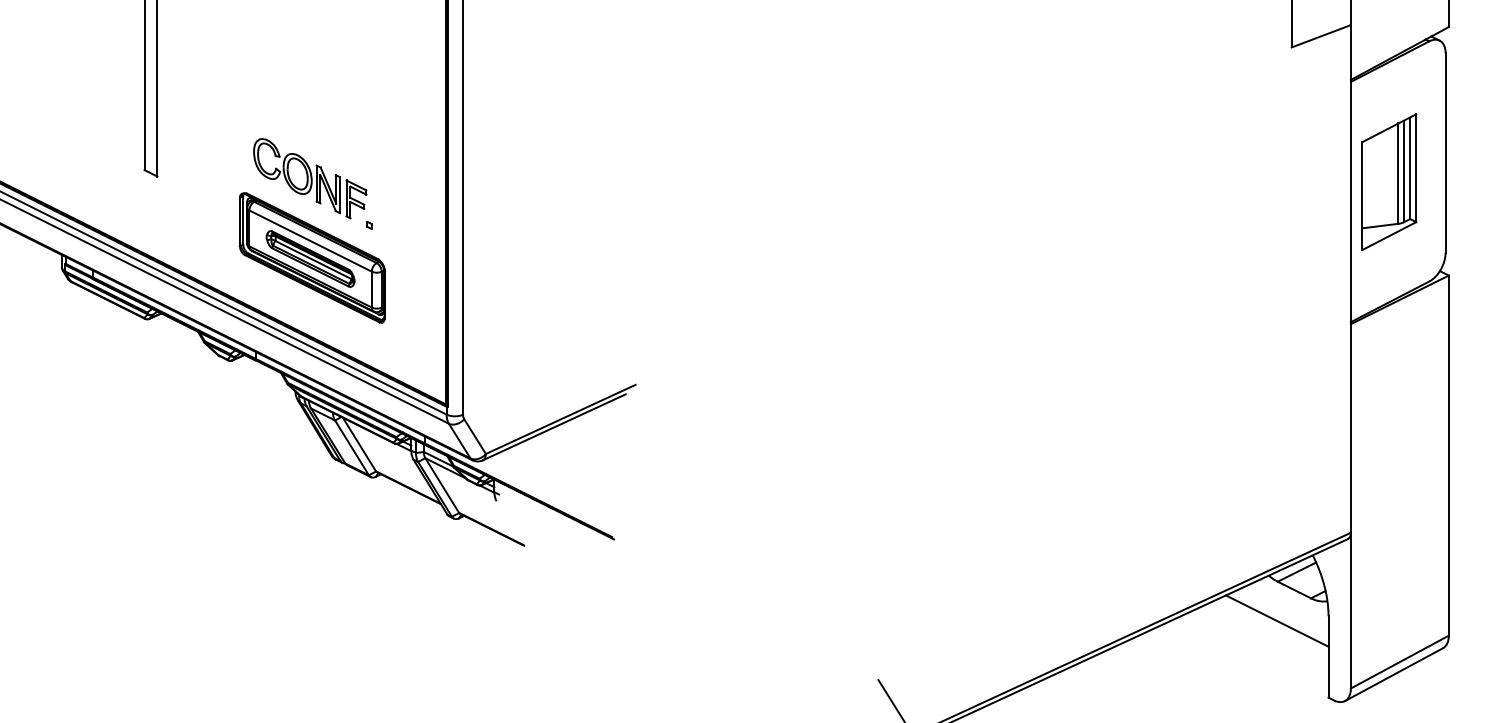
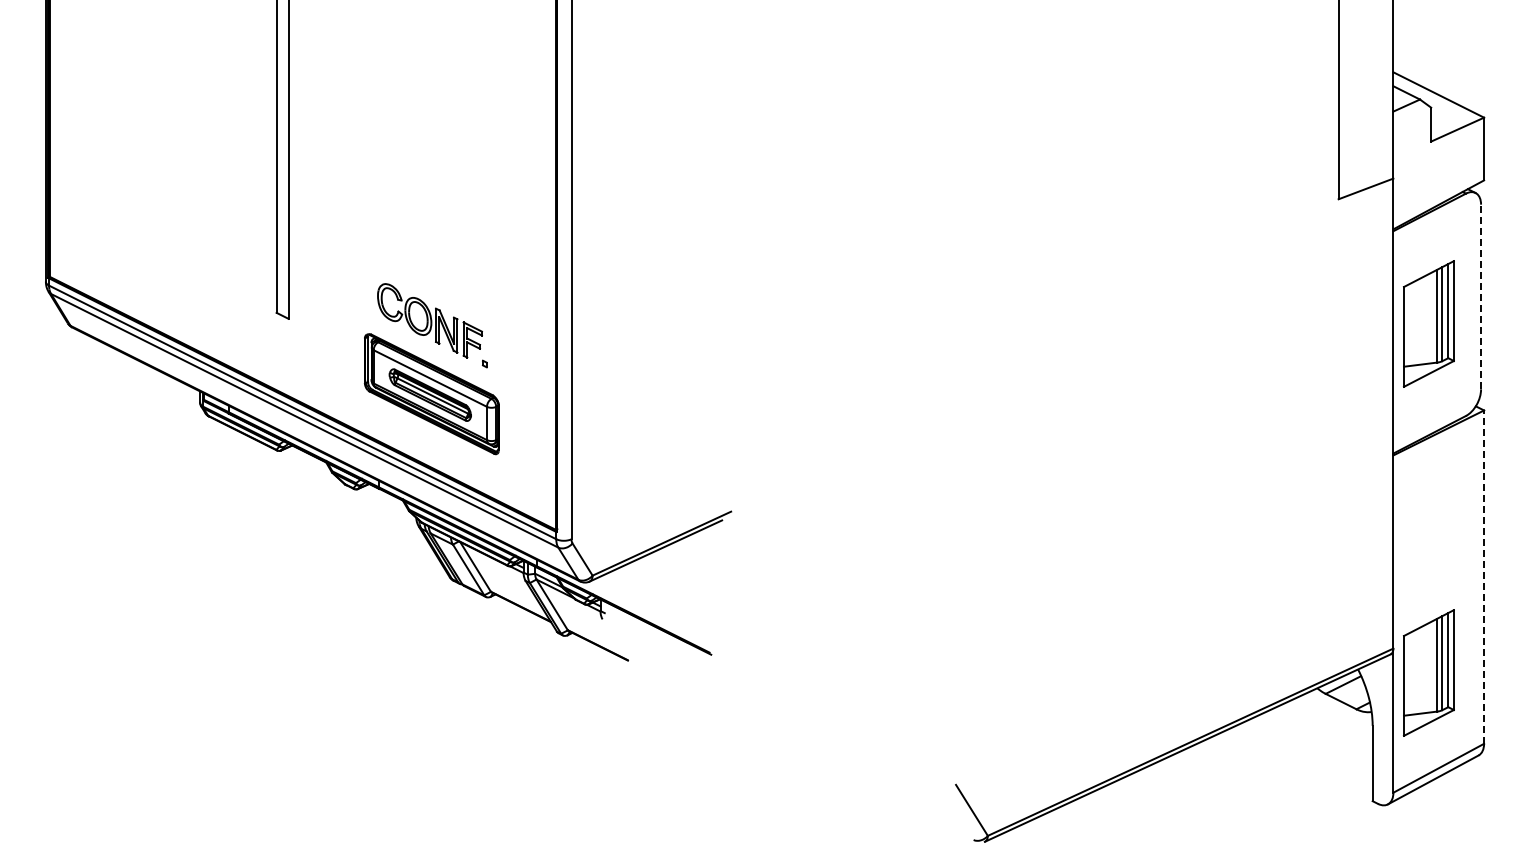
line: (1446, 152) -> (1481, 296), solid -> dashed
line: (1449, 455) -> (1484, 577), solid -> dashed
part: (1388, 558) -> (1428, 672), added
line: (1276, 621) -> (1324, 730), removed

